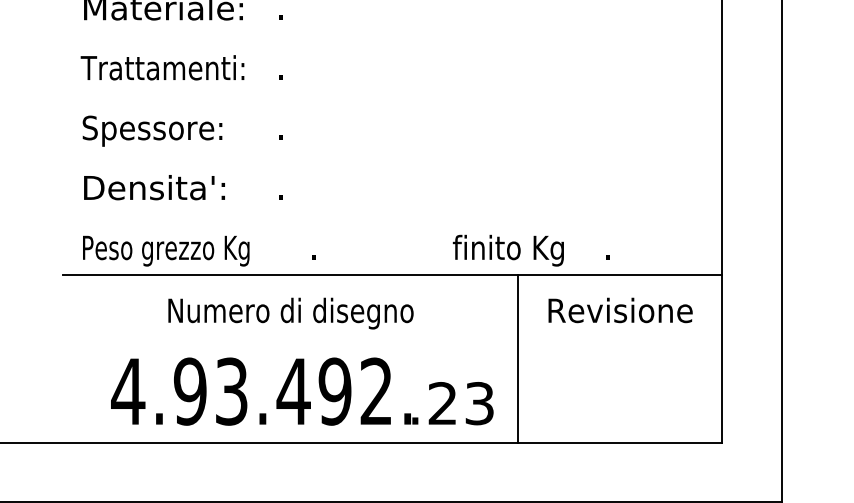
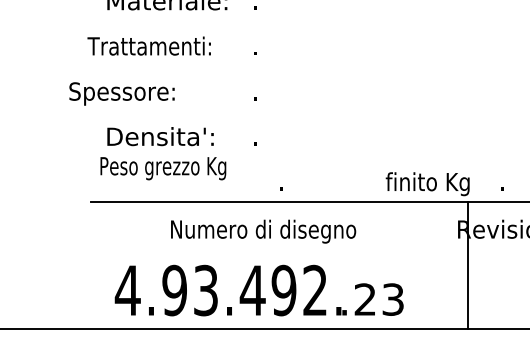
text: (162, 67) -> (149, 45), moved
text: (152, 130) -> (122, 93), moved
text: (166, 250) -> (163, 168), moved
line: (518, 358) -> (467, 265), moved
text: (302, 391) -> (259, 290), moved

